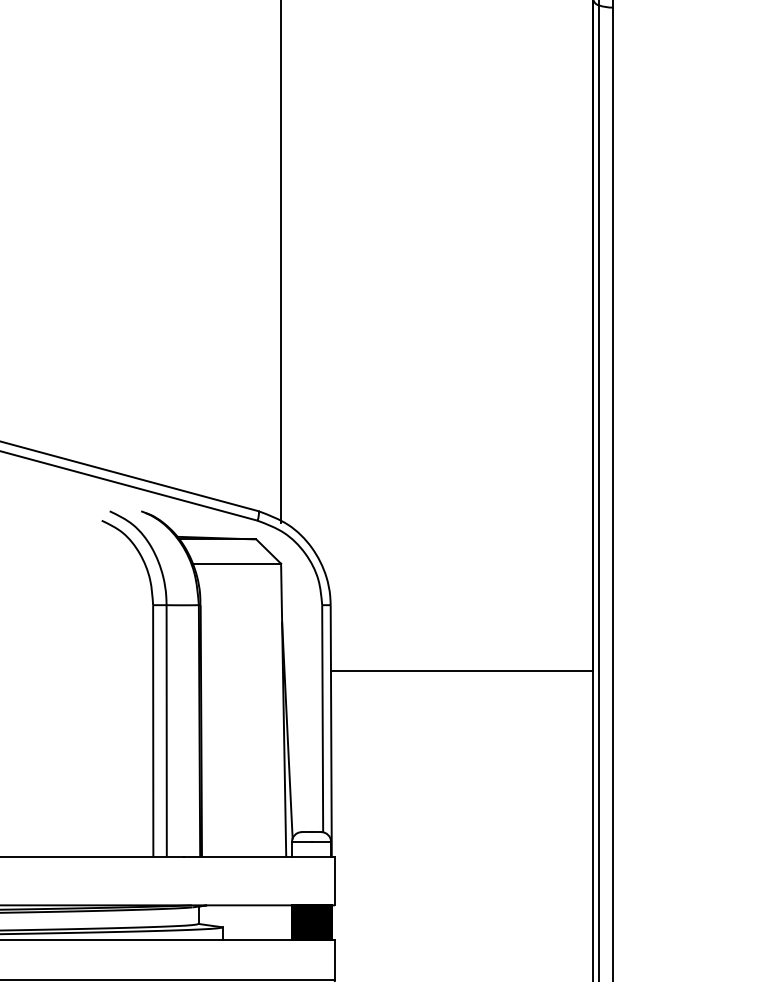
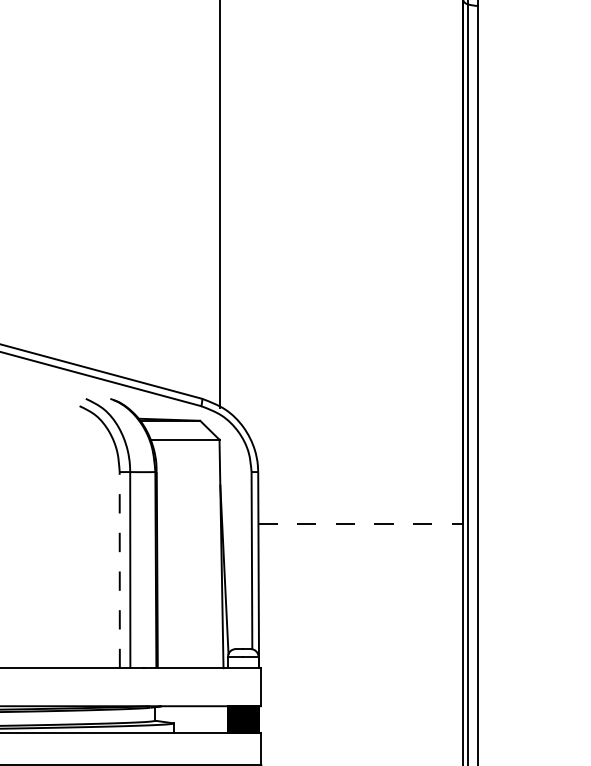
line: (462, 671) -> (361, 523), solid -> dashed
line: (153, 731) -> (119, 570), solid -> dashed

